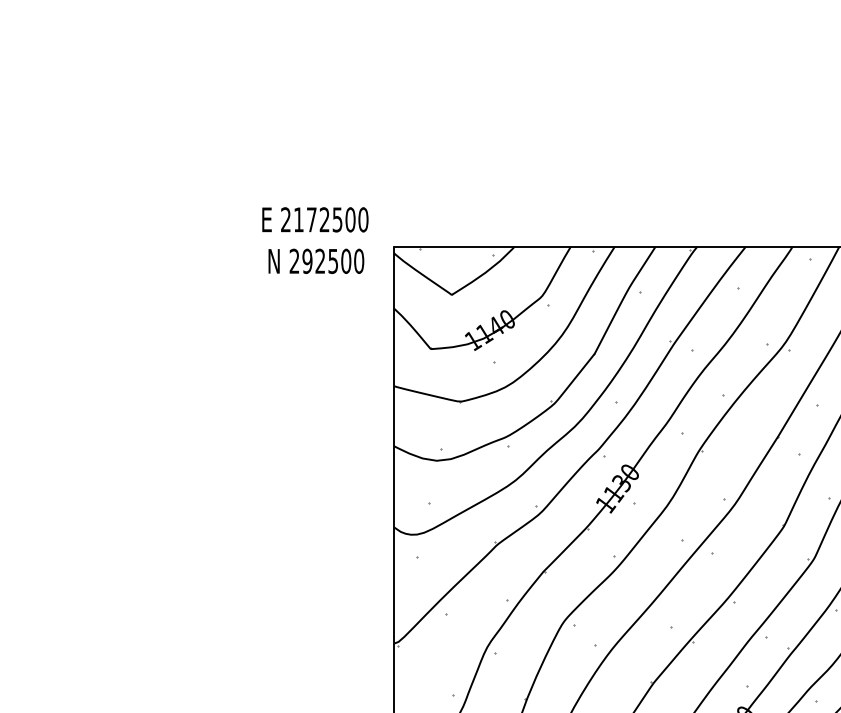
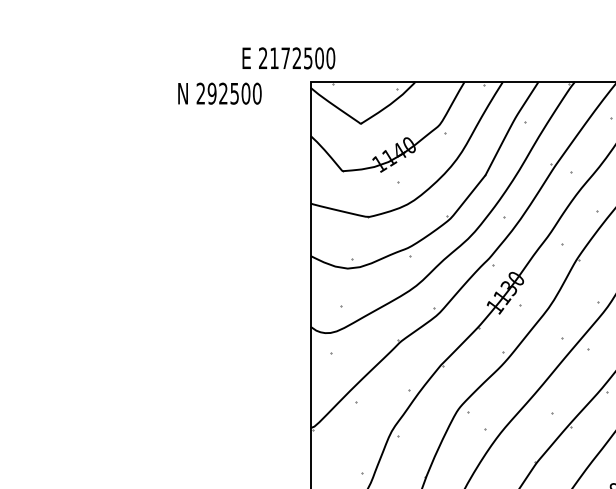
text: (315, 219) -> (288, 58), moved
text: (316, 260) -> (220, 92), moved

